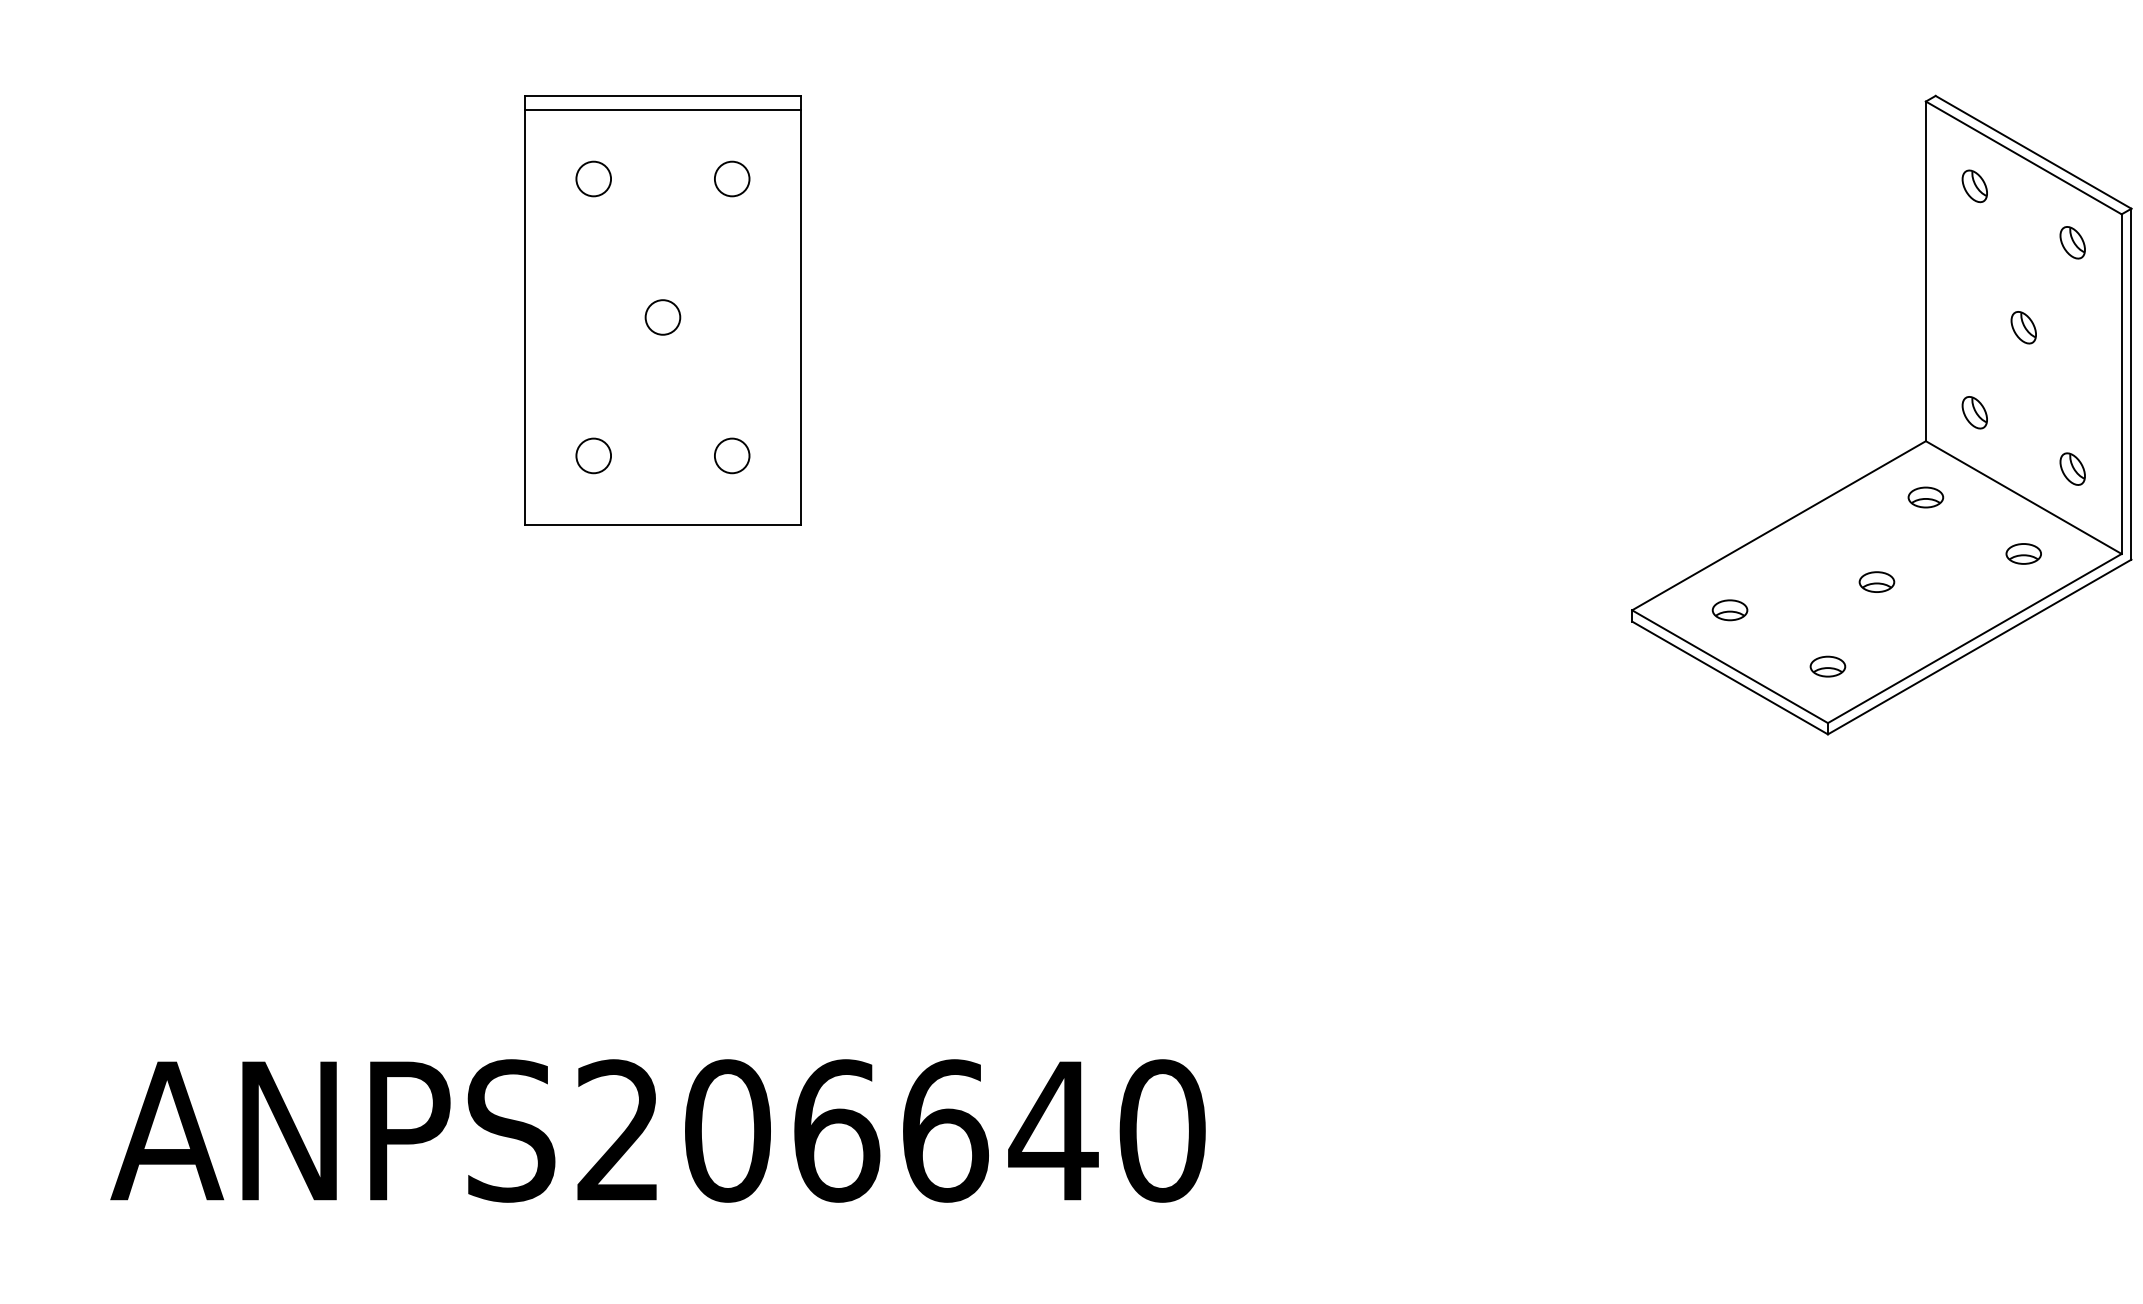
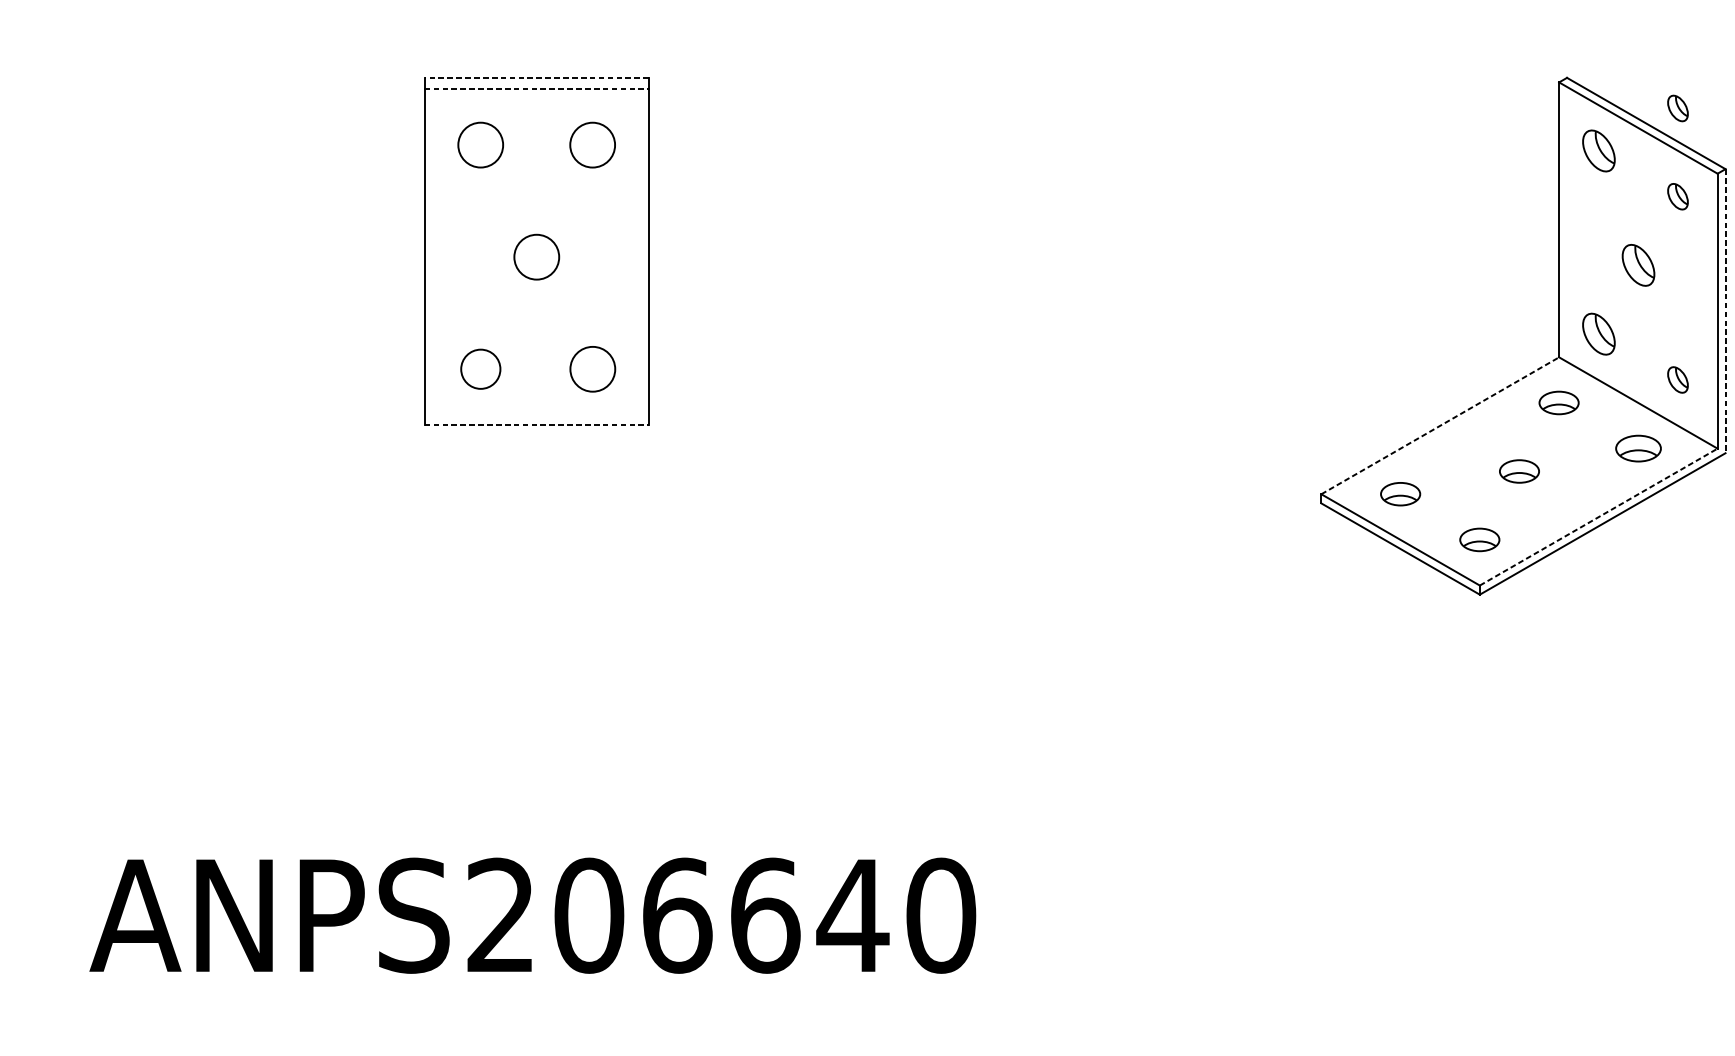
line: (662, 95) -> (536, 77), solid -> dashed
line: (663, 109) -> (537, 88), solid -> dashed
part: (2072, 133) -> (1677, 108), added
circle: (593, 178) -> (480, 144), size x1.6
circle: (732, 178) -> (593, 144), size x1.6
part: (1974, 186) -> (1598, 151), size x1.6
circle: (662, 317) -> (536, 257), size x1.6
part: (2023, 327) -> (1638, 265), size x1.6
line: (2131, 384) -> (1725, 311), solid -> dashed
part: (1974, 412) -> (1598, 334), size x1.6
circle: (593, 455) -> (480, 368), size x1.4
circle: (731, 455) -> (592, 368), size x1.6
part: (1925, 497) -> (1558, 402), size x1.4
line: (663, 525) -> (537, 425), solid -> dashed
line: (1779, 525) -> (1440, 425), solid -> dashed
part: (2023, 553) -> (1638, 448), size x1.6
part: (1876, 581) -> (1519, 470), size x1.4
part: (1729, 610) -> (1400, 494), size x1.4
line: (1975, 638) -> (1599, 517), solid -> dashed
part: (1827, 666) -> (1479, 539), size x1.4

